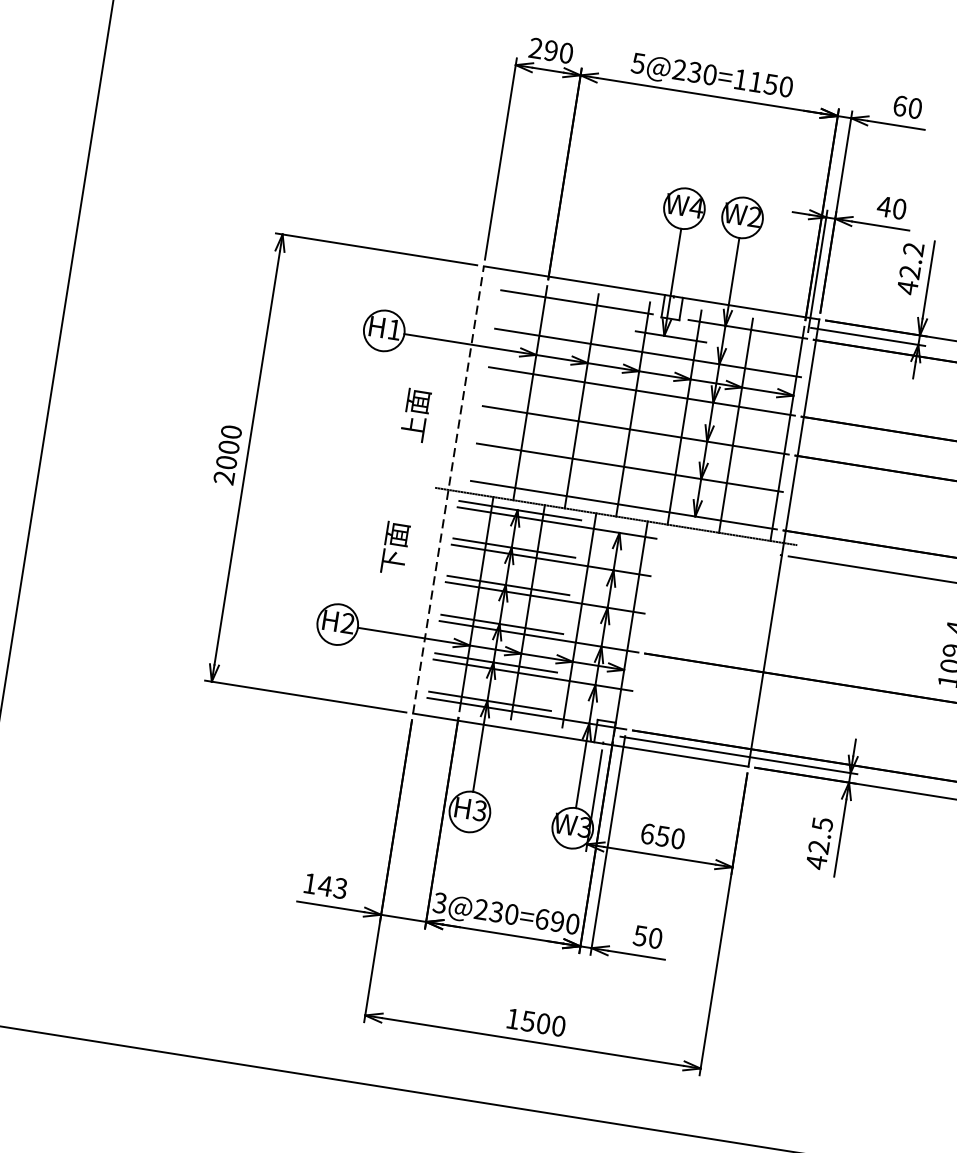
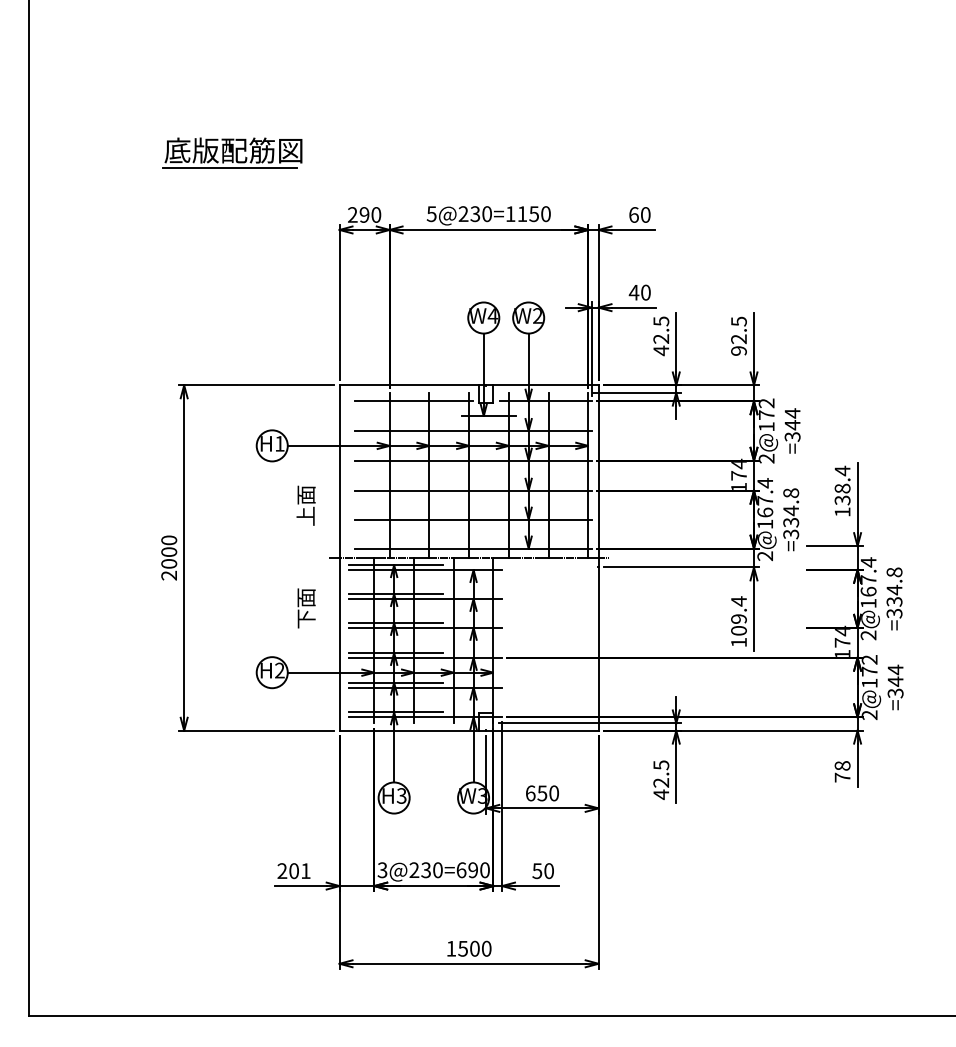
text: (913, 249) -> (661, 321), 42.2 -> 42.5
line: (448, 490) -> (339, 558), dashed -> solid
text: (324, 886) -> (293, 871), 143 -> 201

